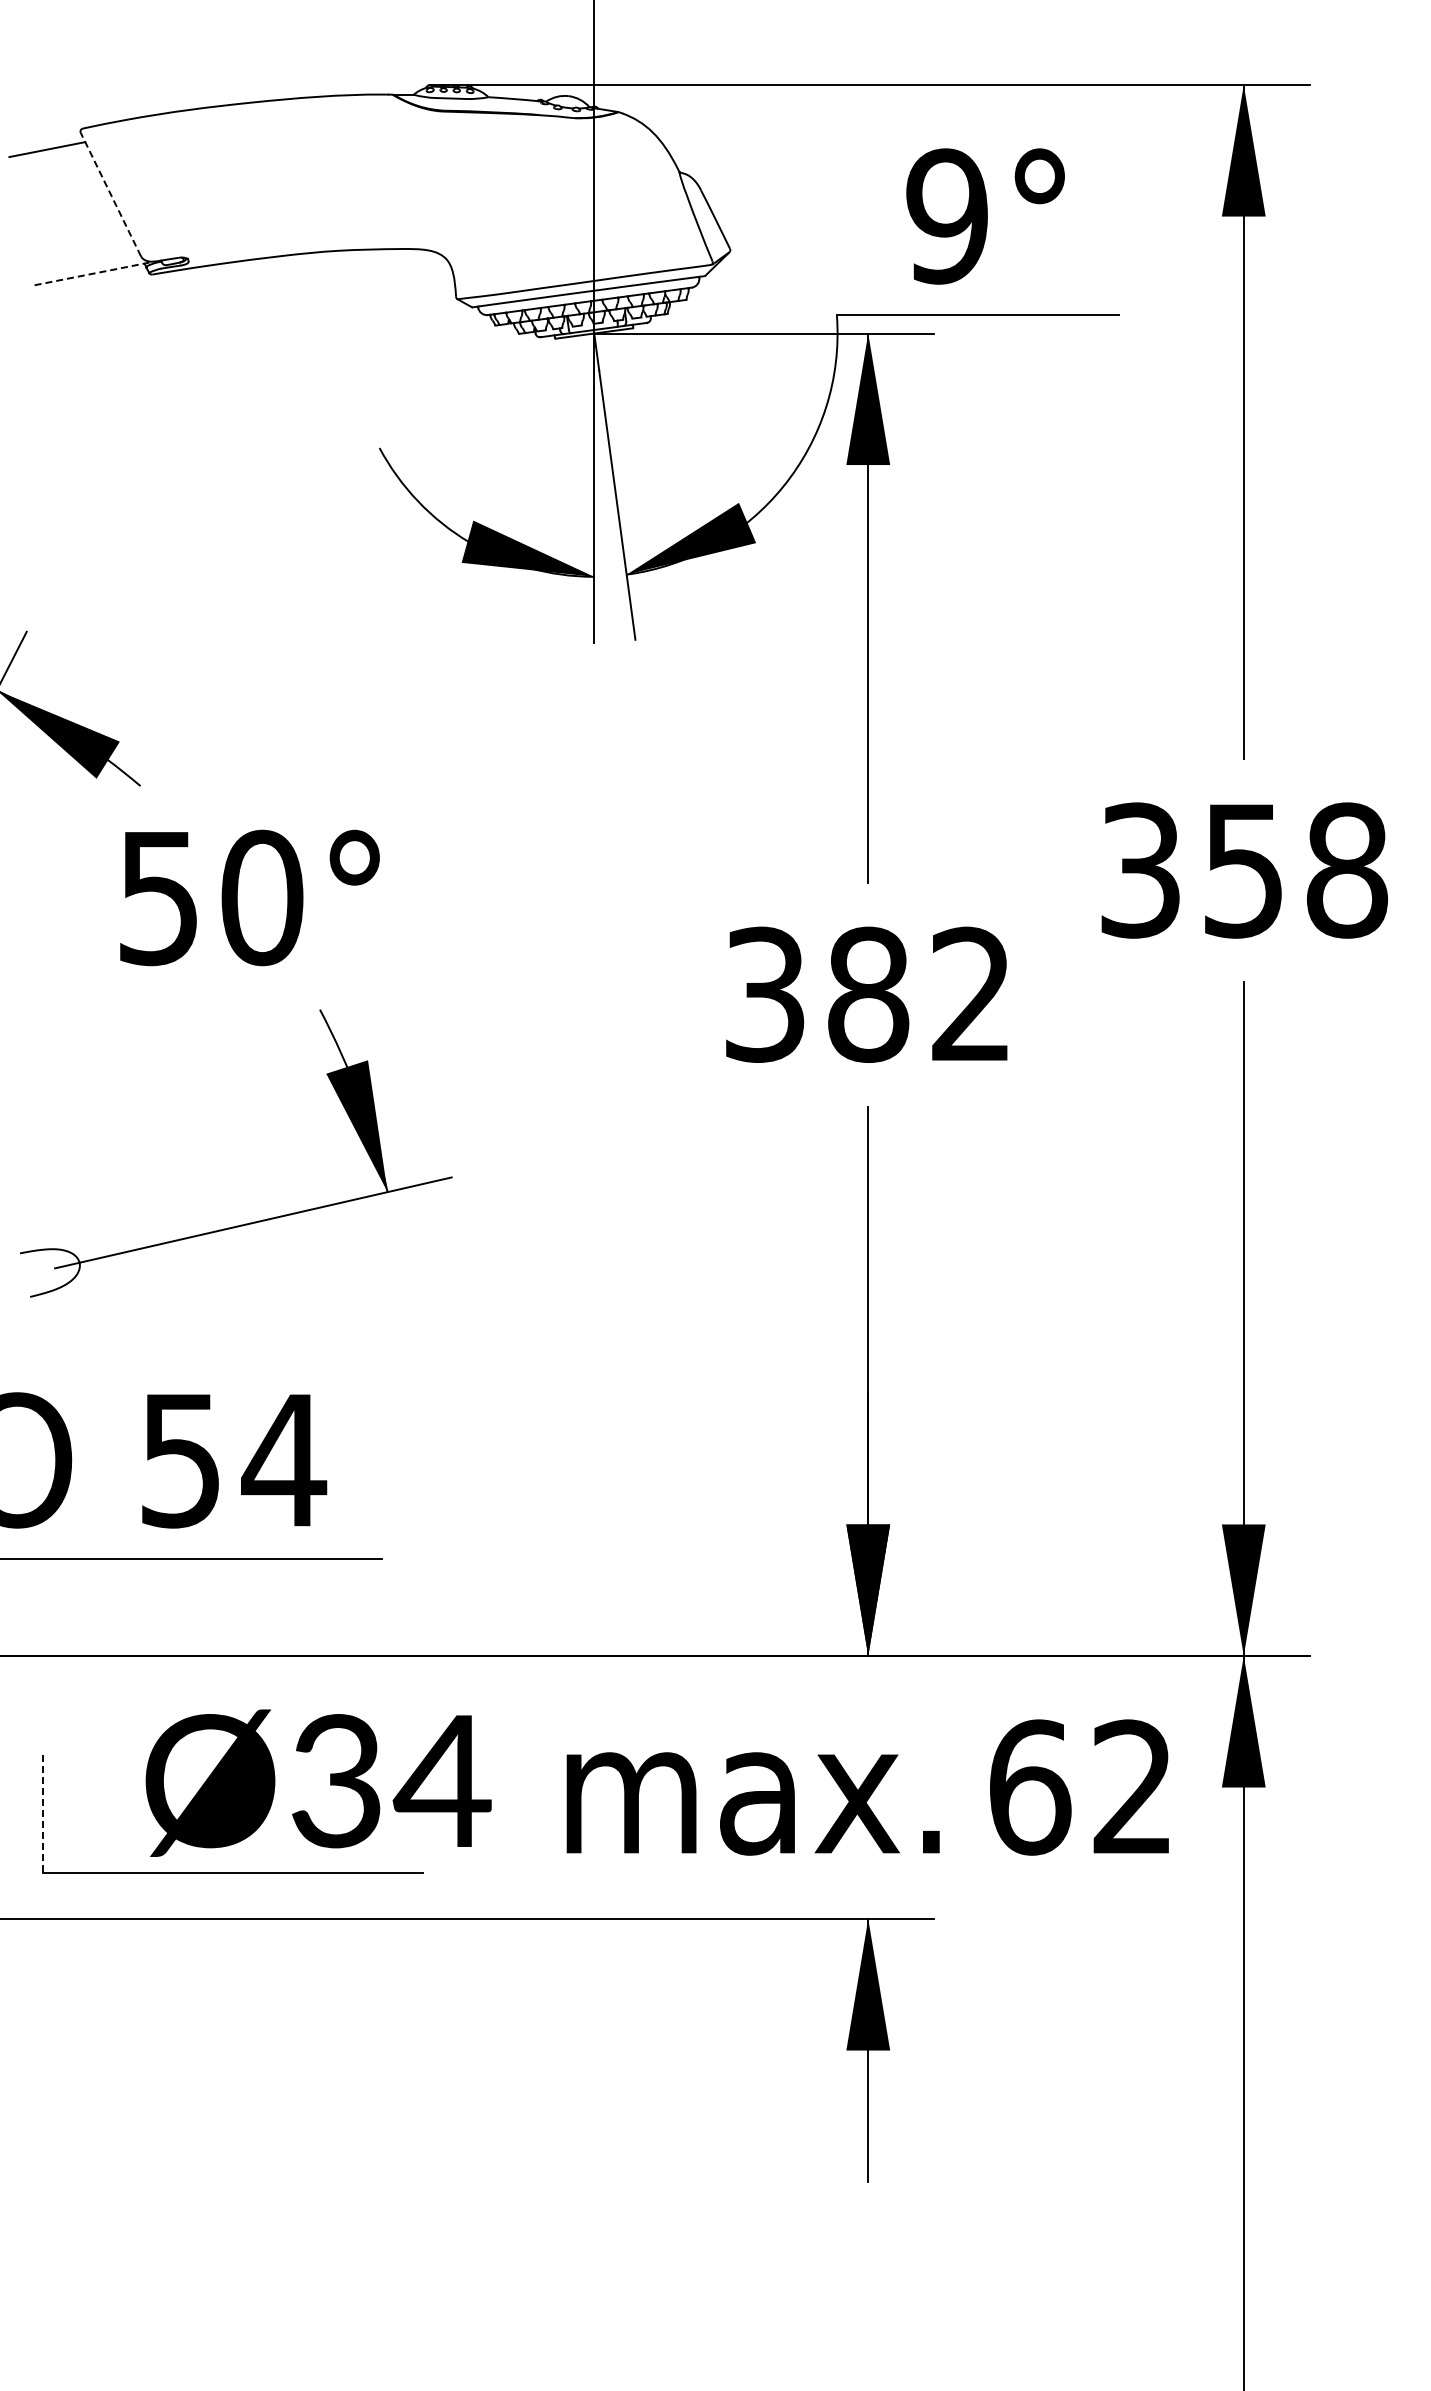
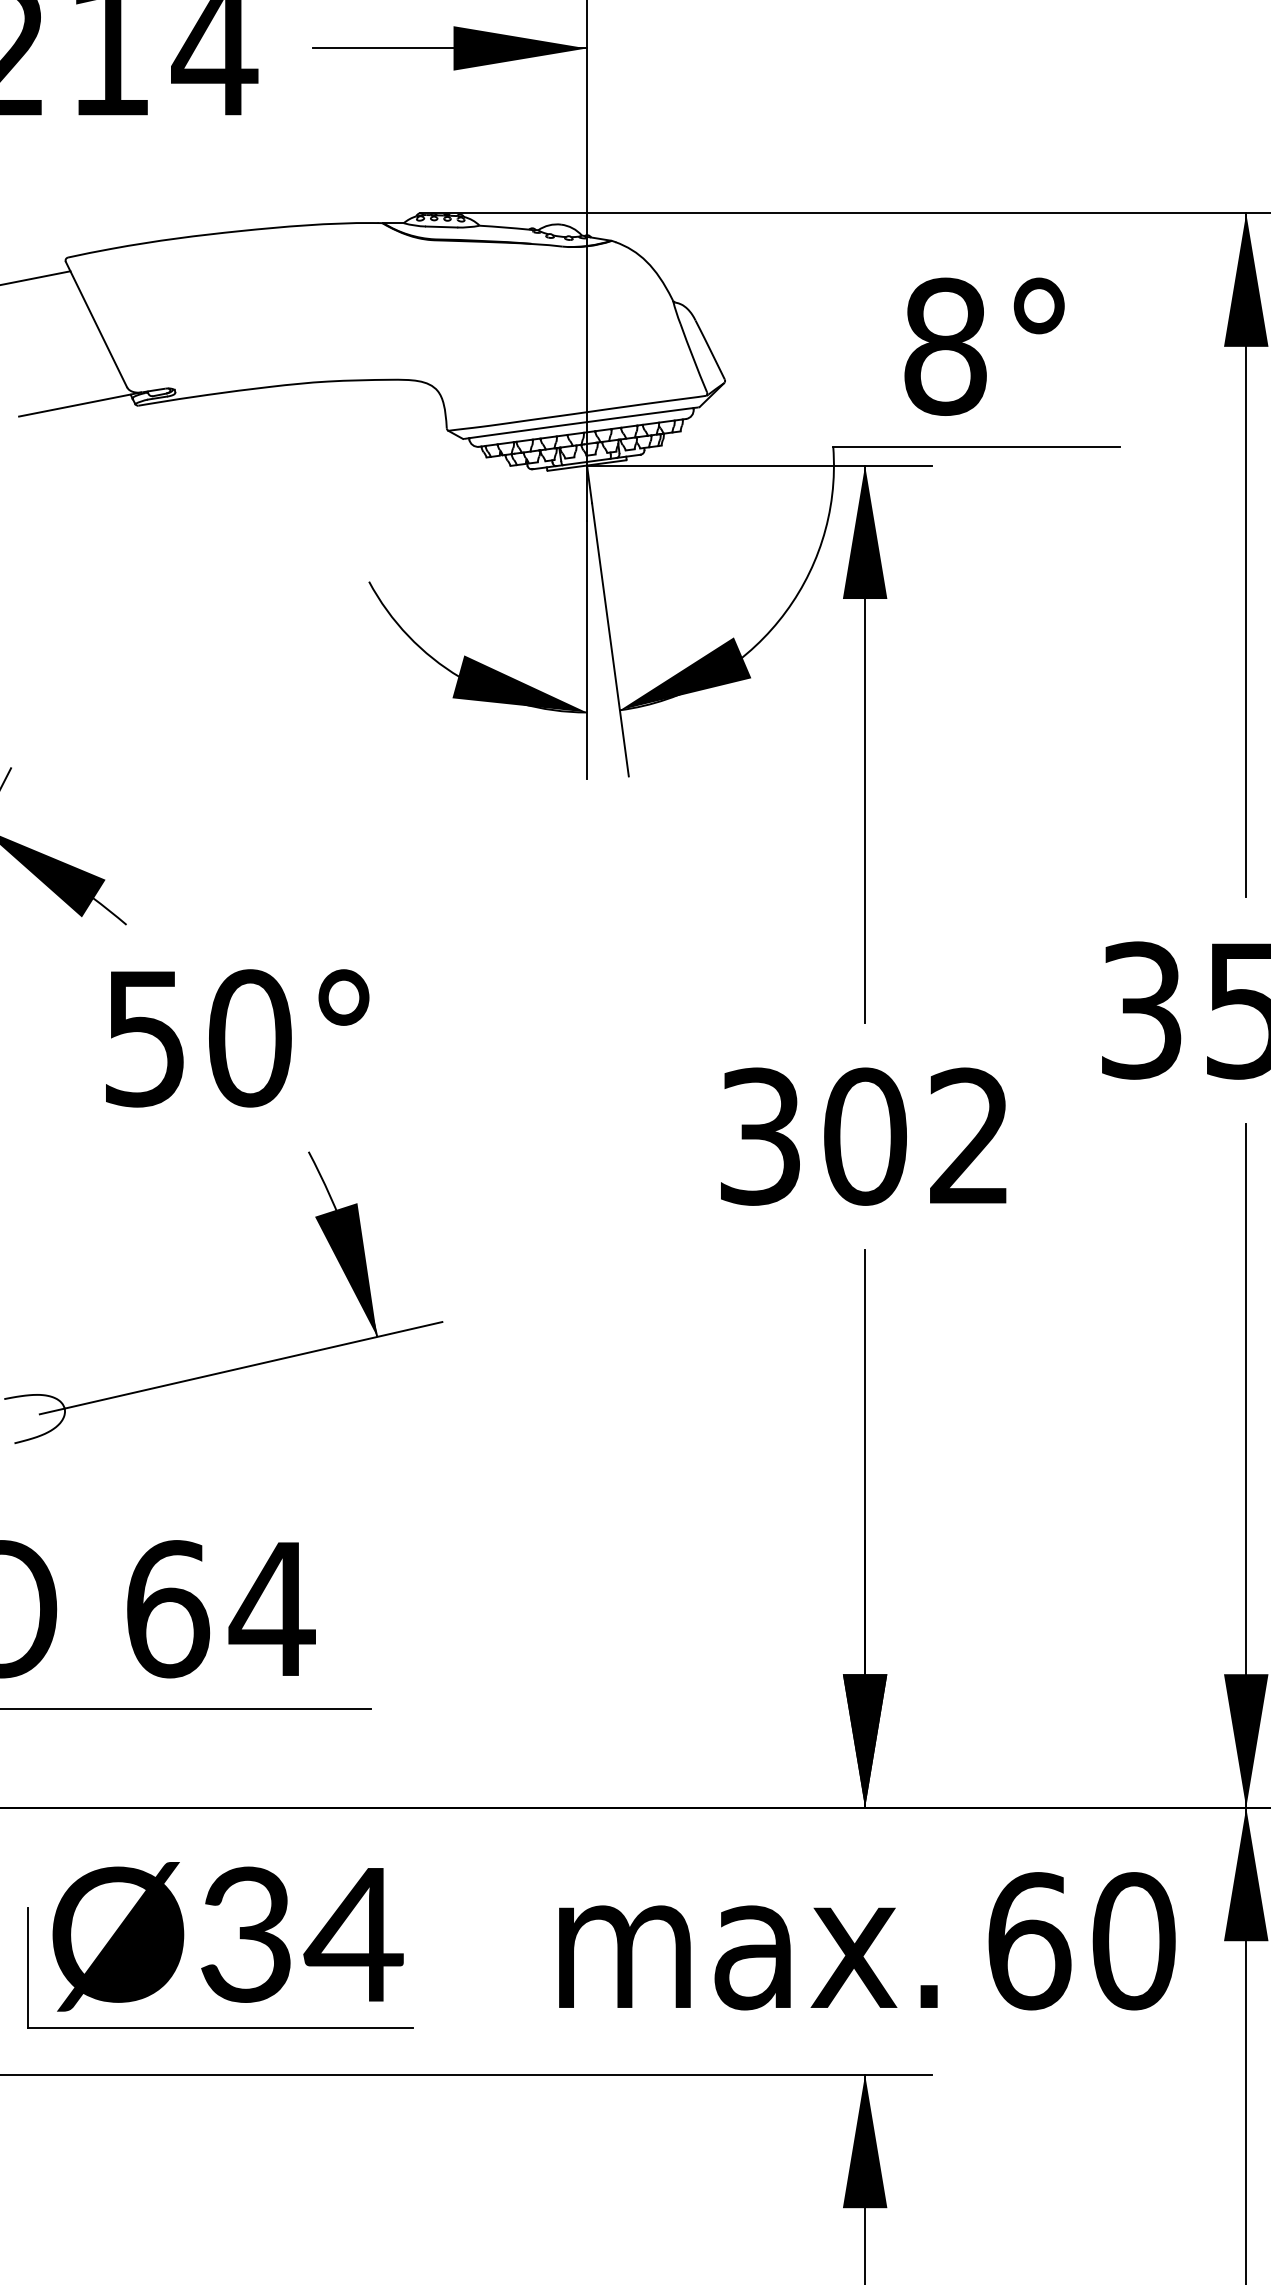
line: (110, 194) -> (96, 324), dashed -> solid
text: (947, 216) -> (945, 346), 9° -> 8°
line: (95, 273) -> (80, 404), dashed -> solid
text: (868, 994) -> (865, 1136), 382 -> 302
text: (181, 1460) -> (168, 1609), 54 -> 64
text: (318, 1782) -> (227, 1936), moved
text: (1133, 1787) -> (1134, 1941), 62 -> 60
line: (43, 1814) -> (28, 1968), dashed -> solid

